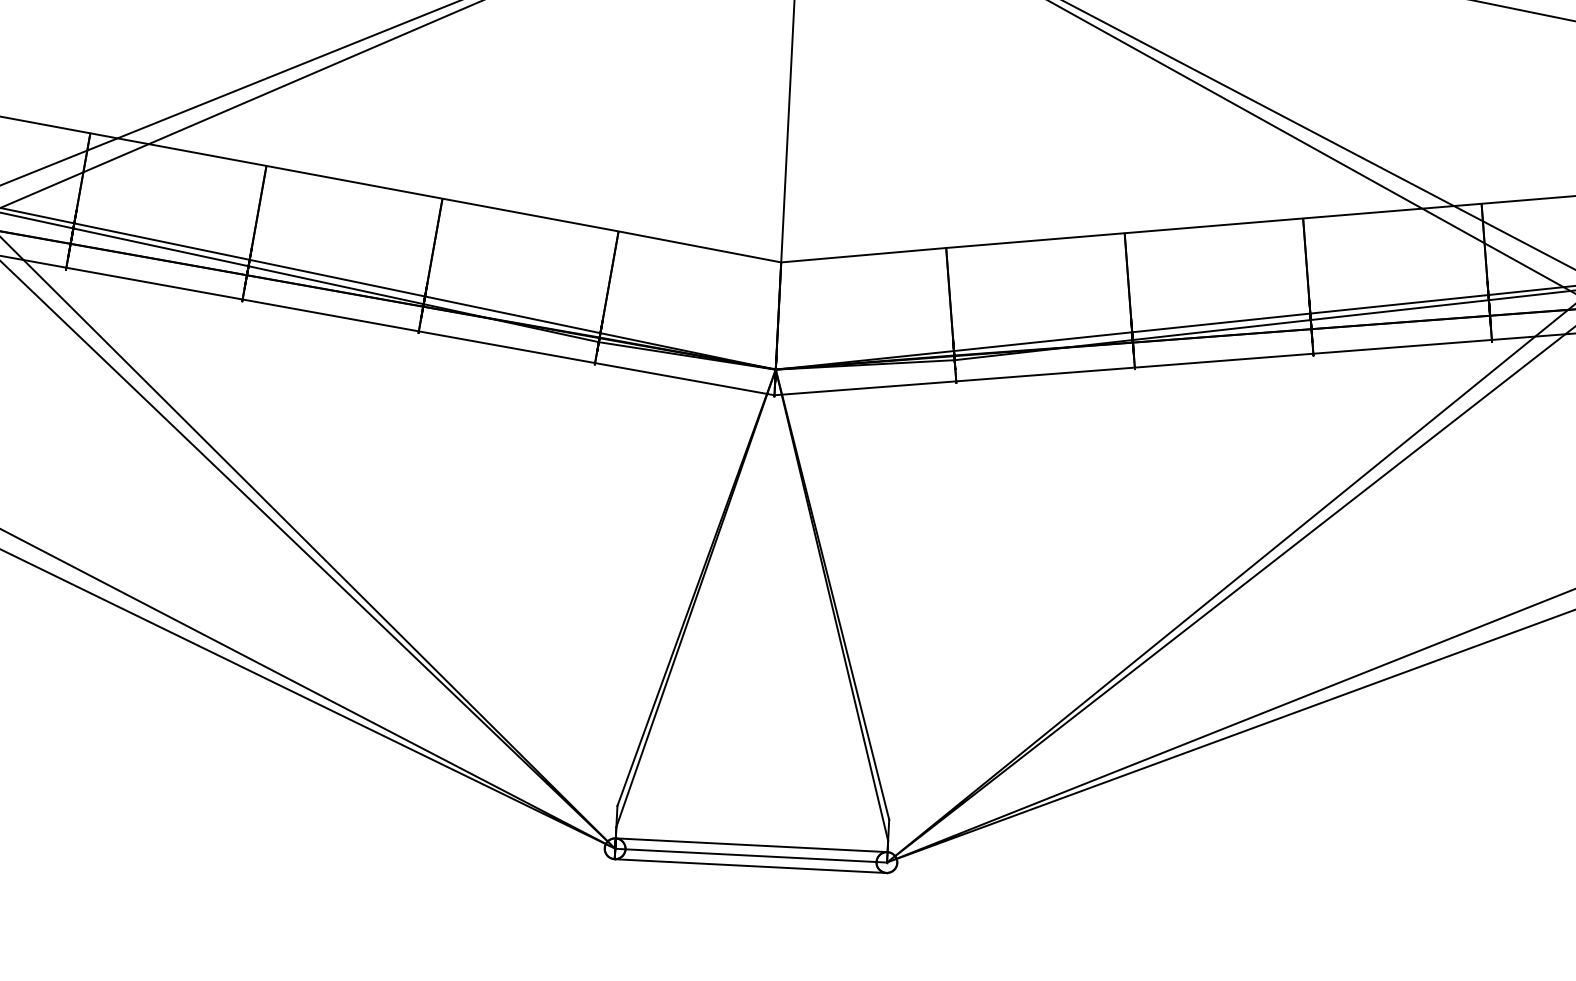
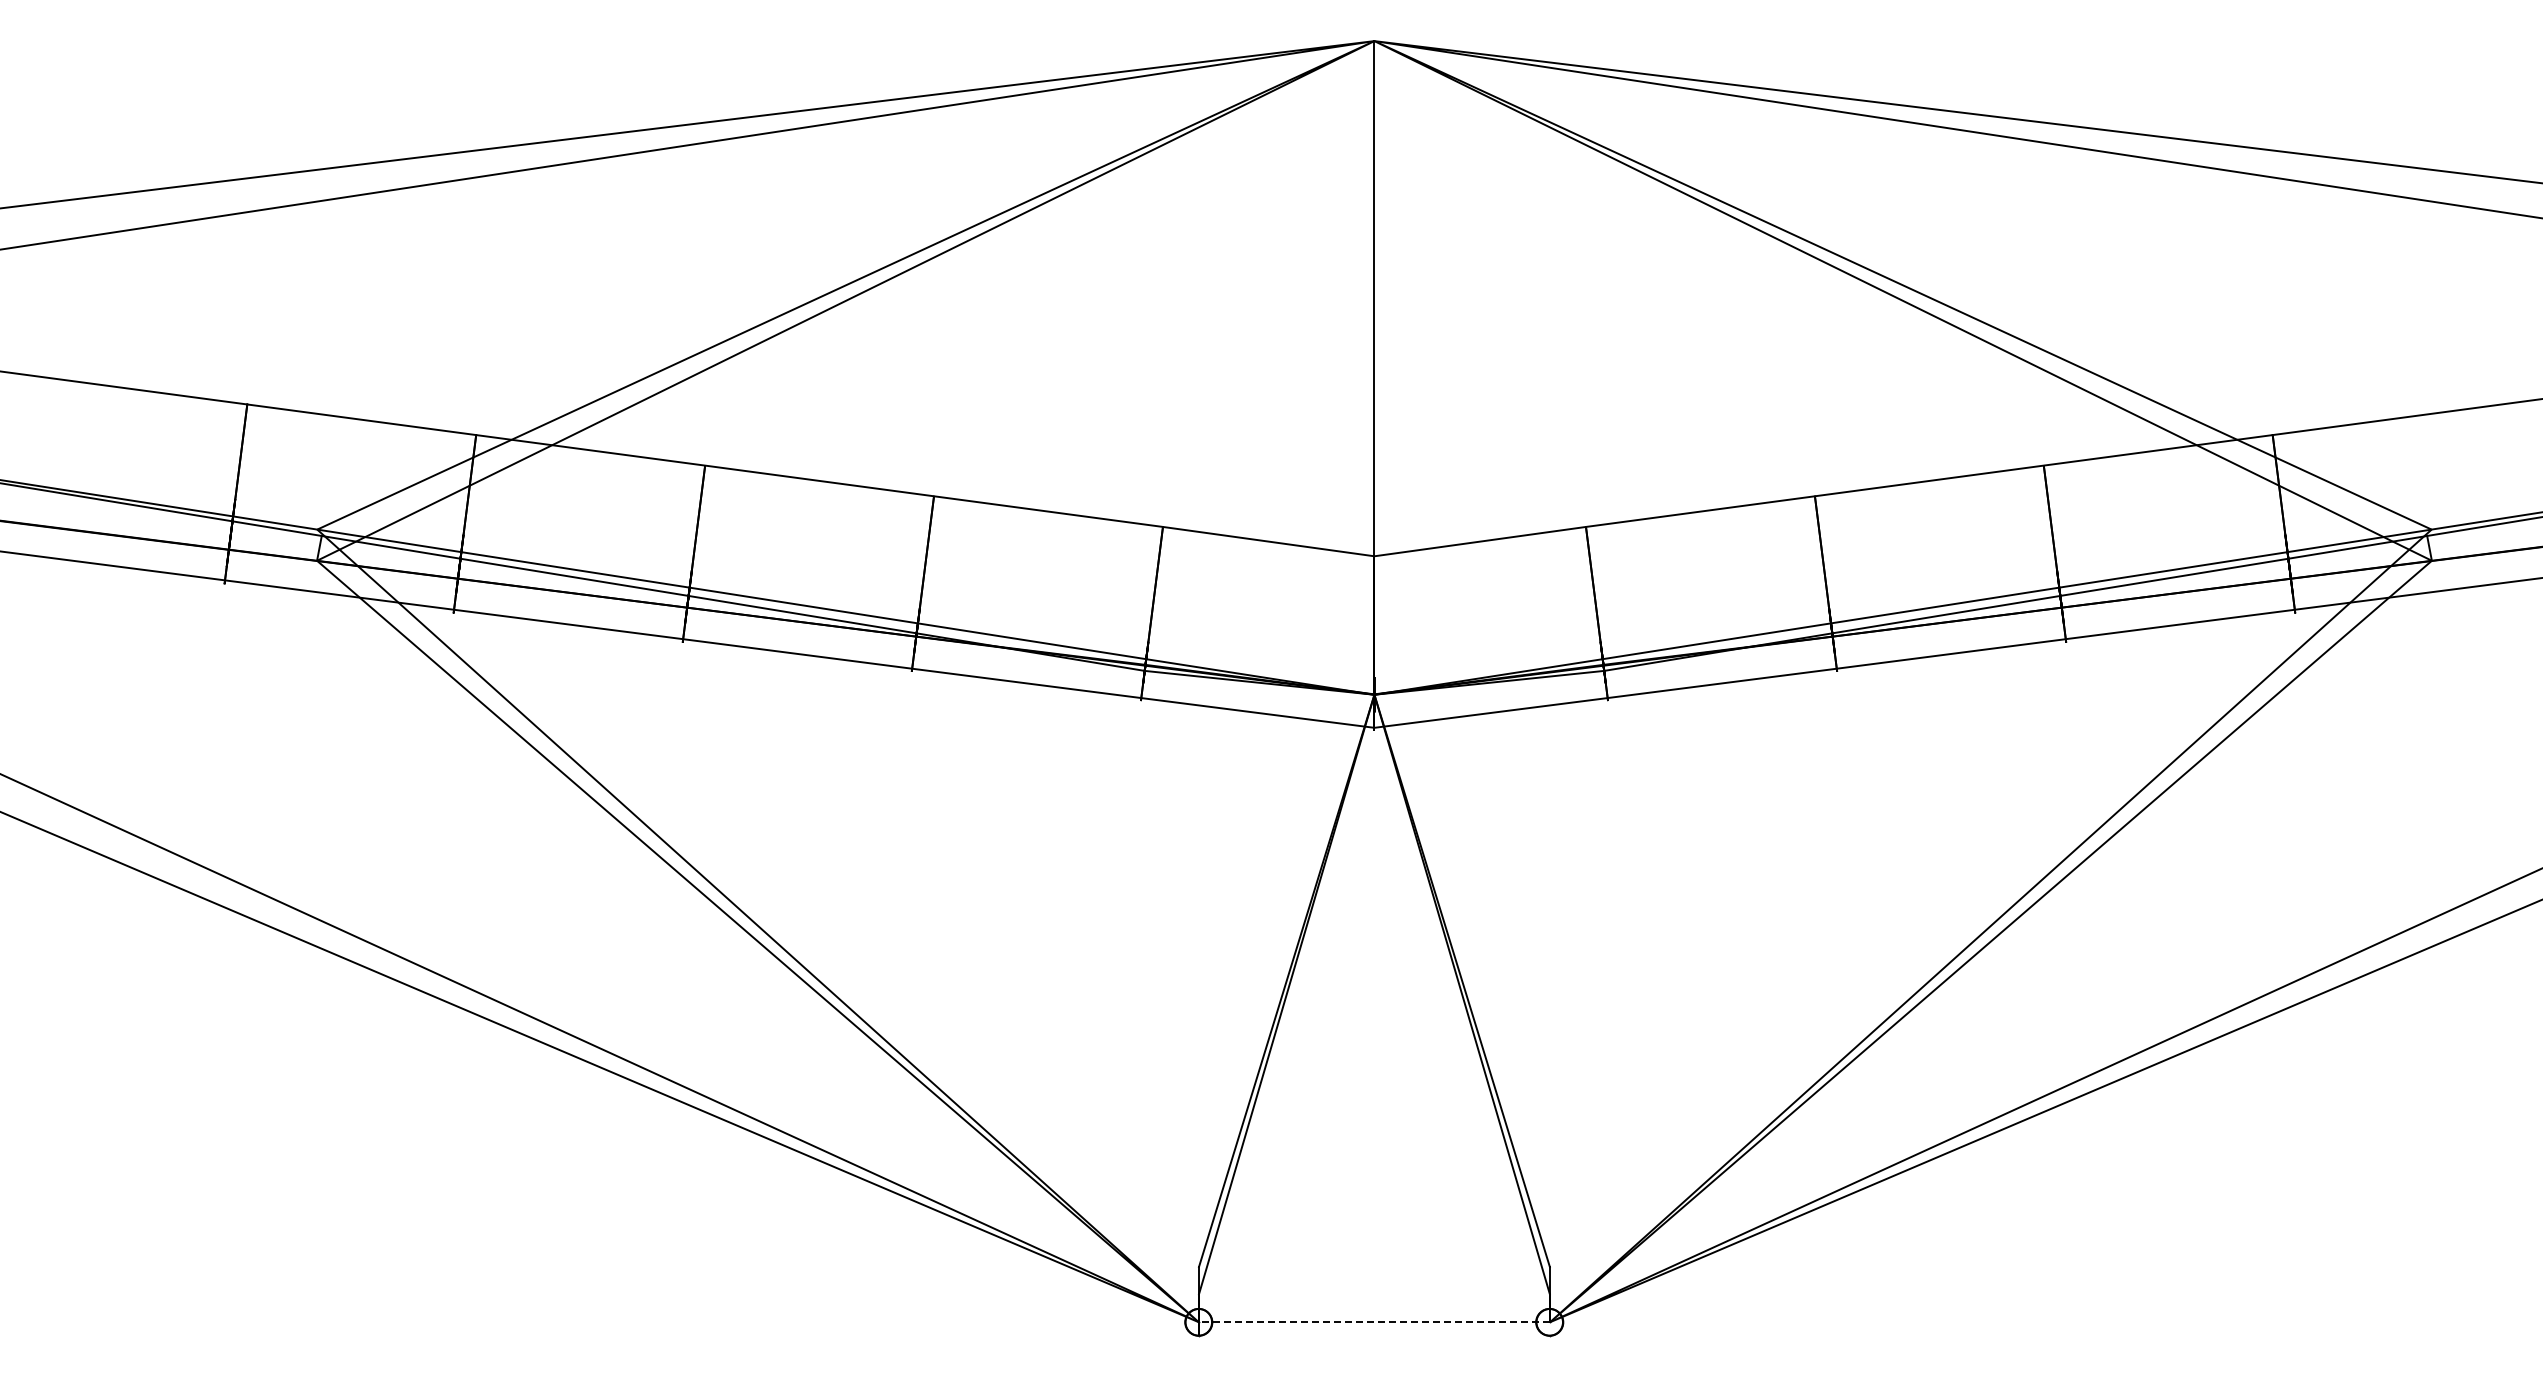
line: (750, 844) -> (1373, 1308), removed
line: (750, 855) -> (1373, 1322), solid -> dashed
line: (749, 865) -> (1373, 1335), removed

